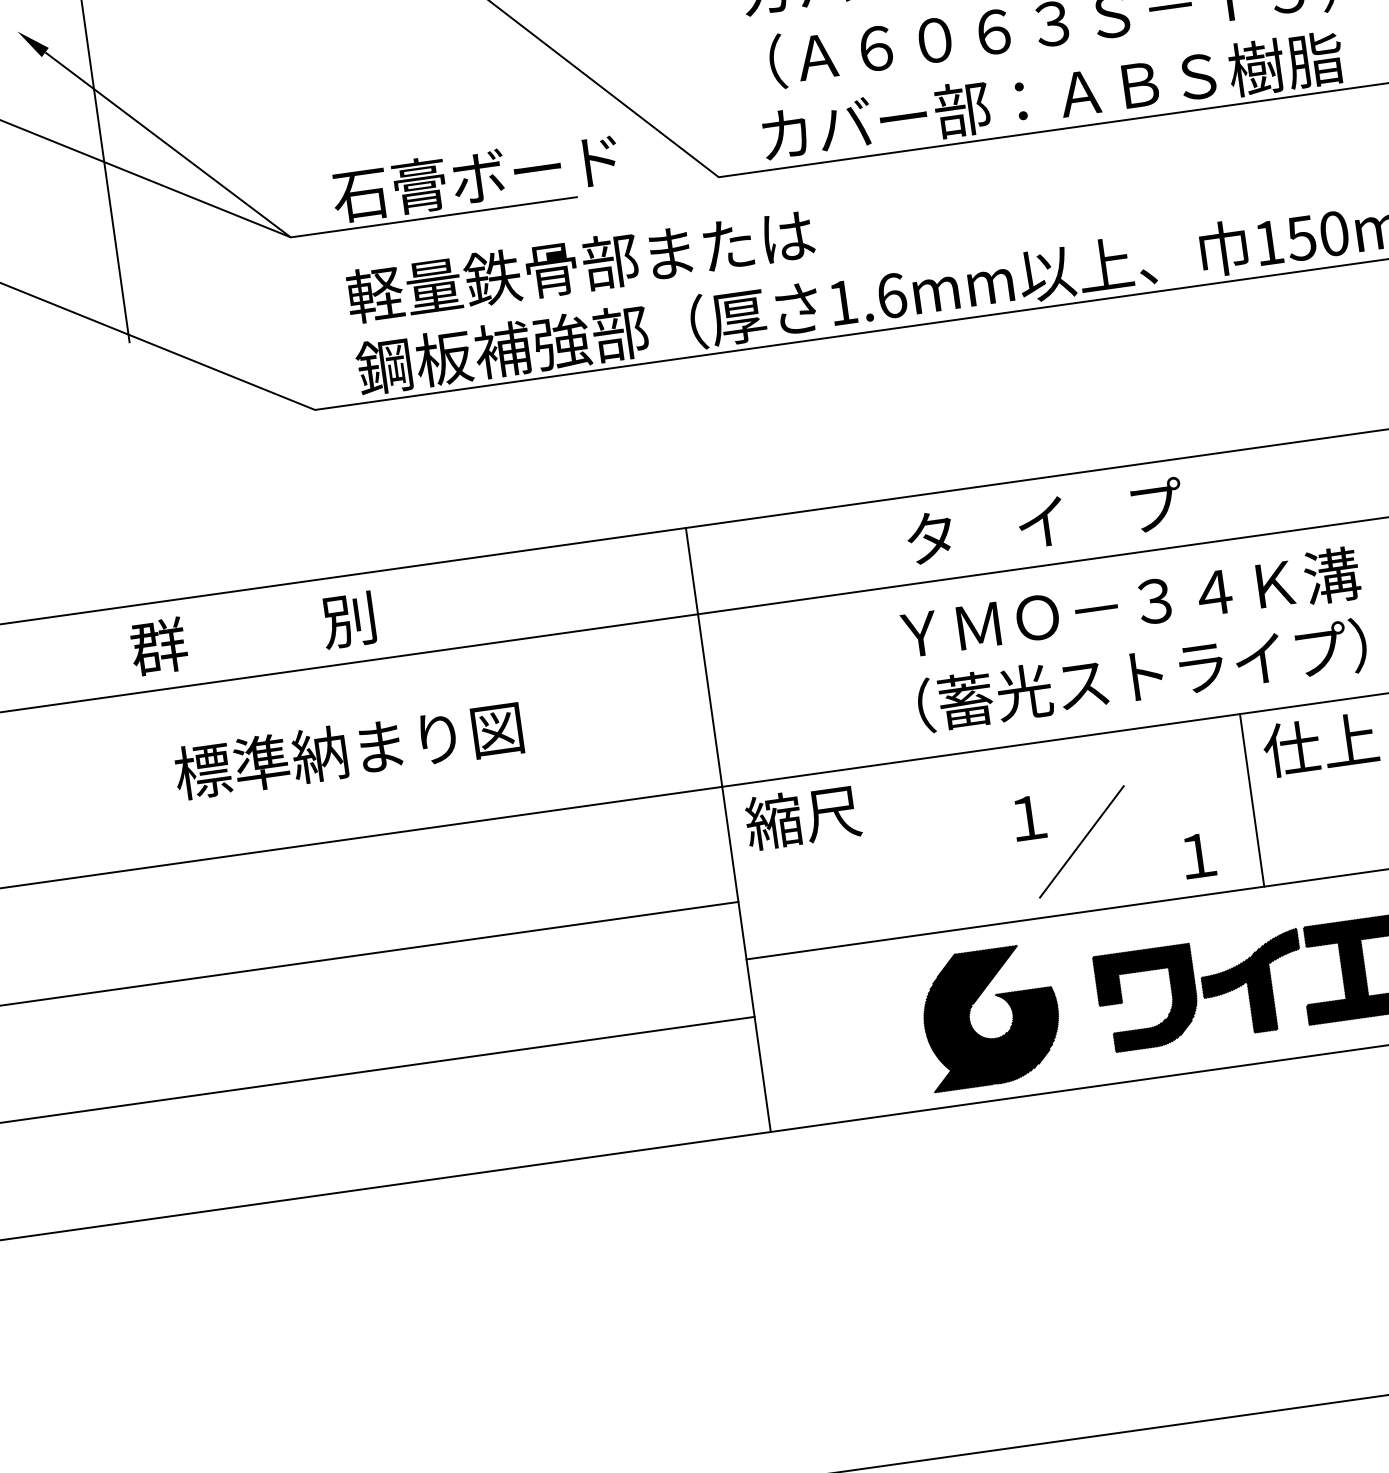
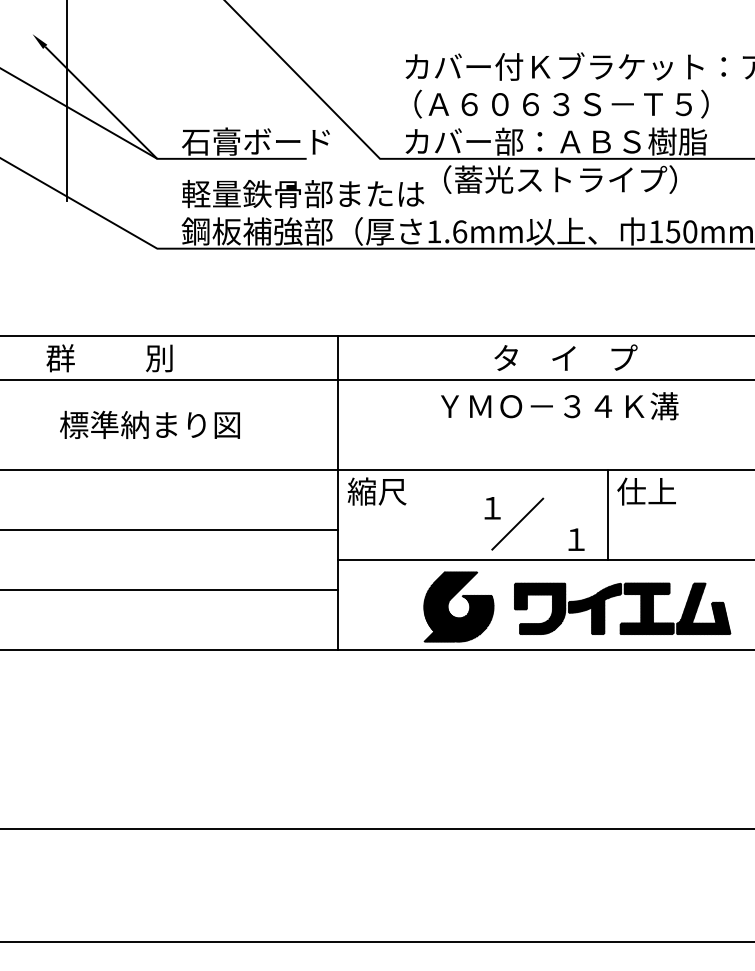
text: (1044, 520) -> (565, 357), moved
text: (1142, 675) -> (560, 179), moved

